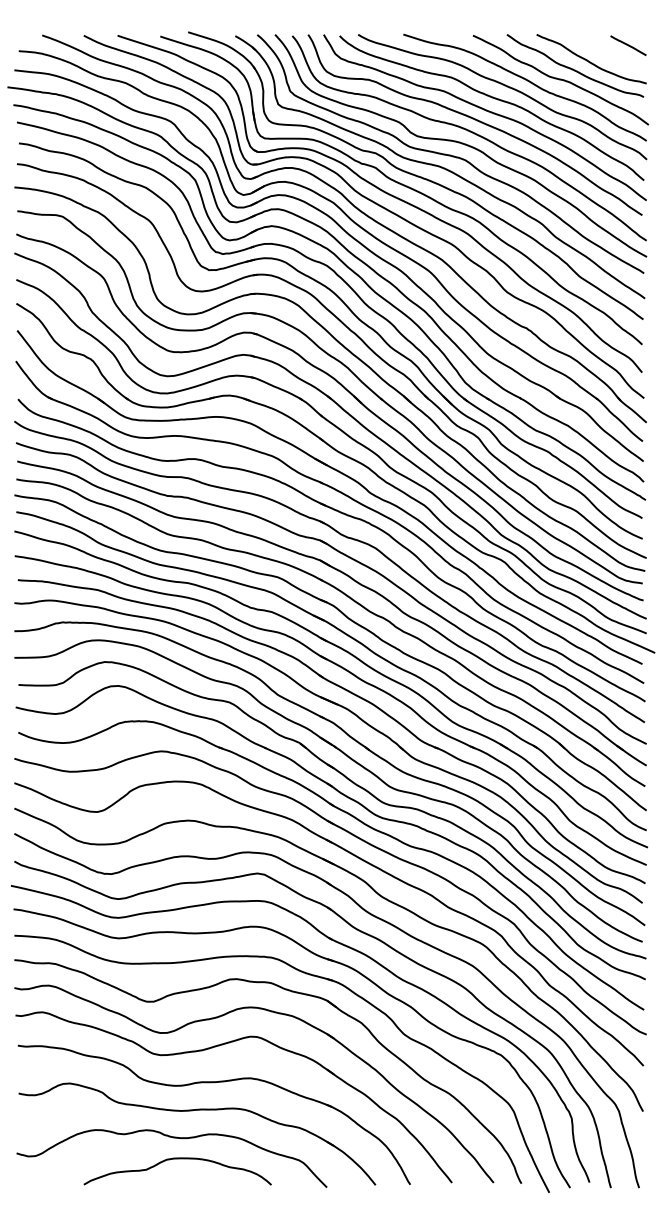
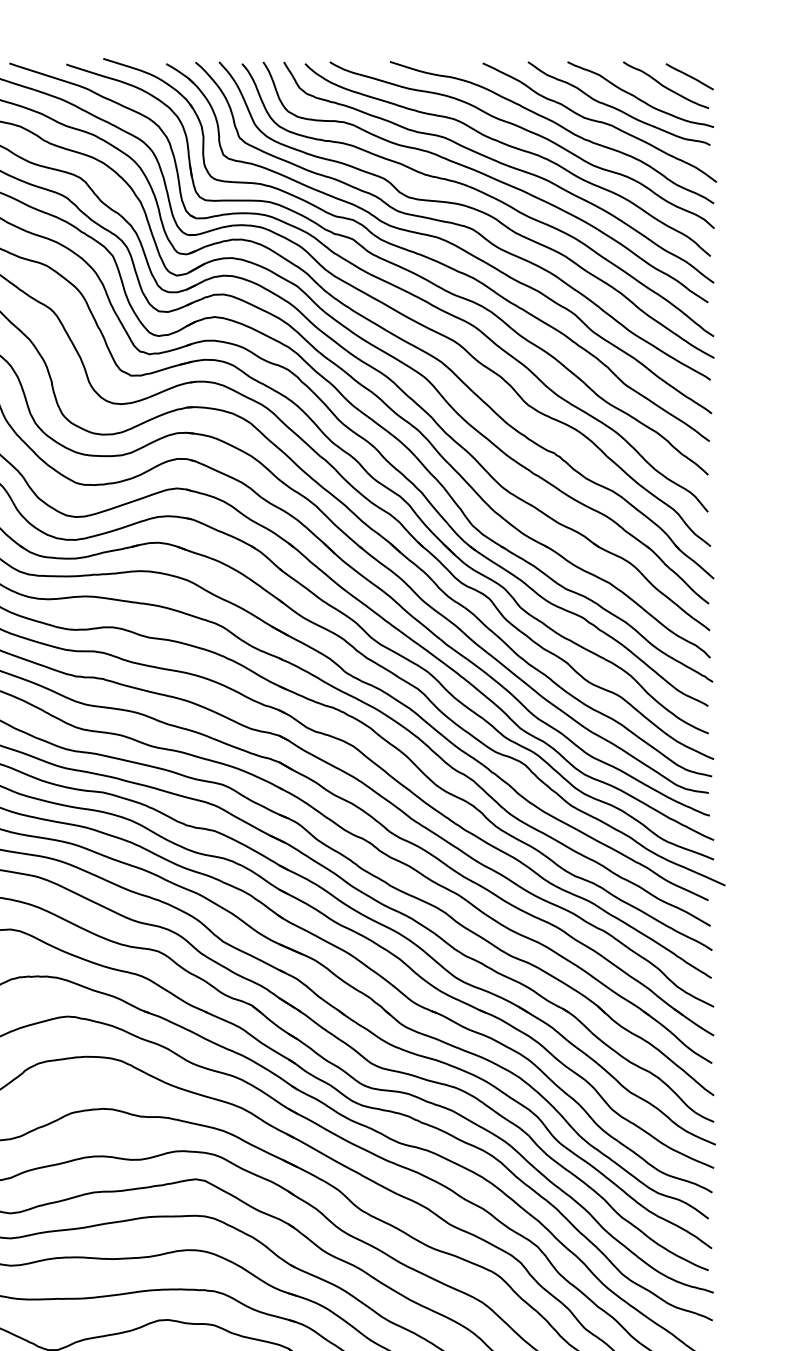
curve: (610, 52) -> (665, 85), added

